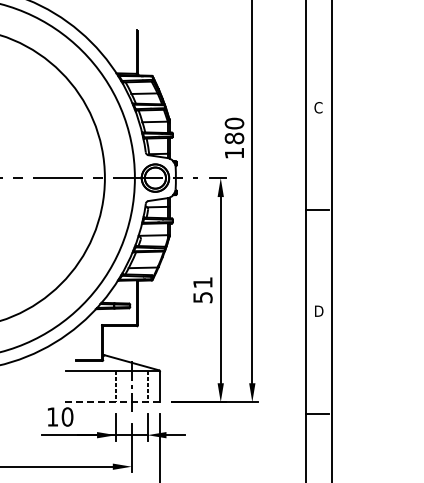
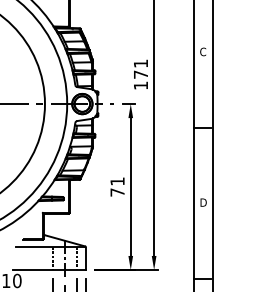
text: (234, 130) -> (140, 68), 180 -> 171
text: (202, 297) -> (117, 192), 51 -> 71
line: (111, 402) -> (49, 270), dashed -> solid

